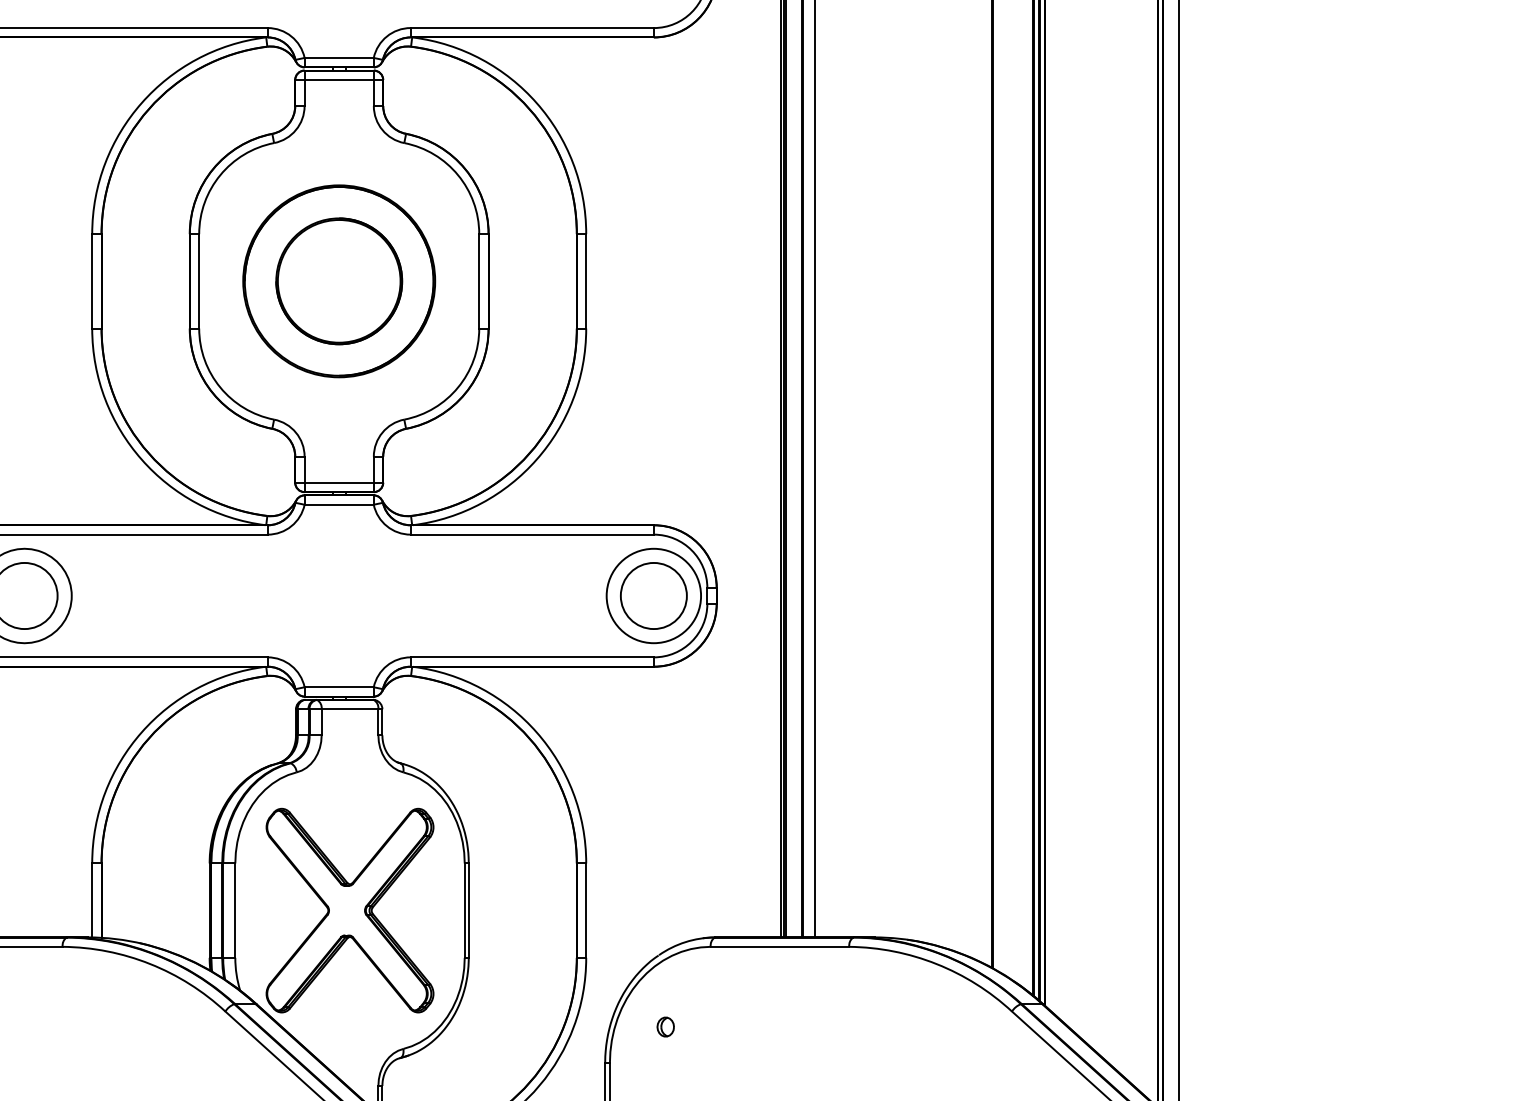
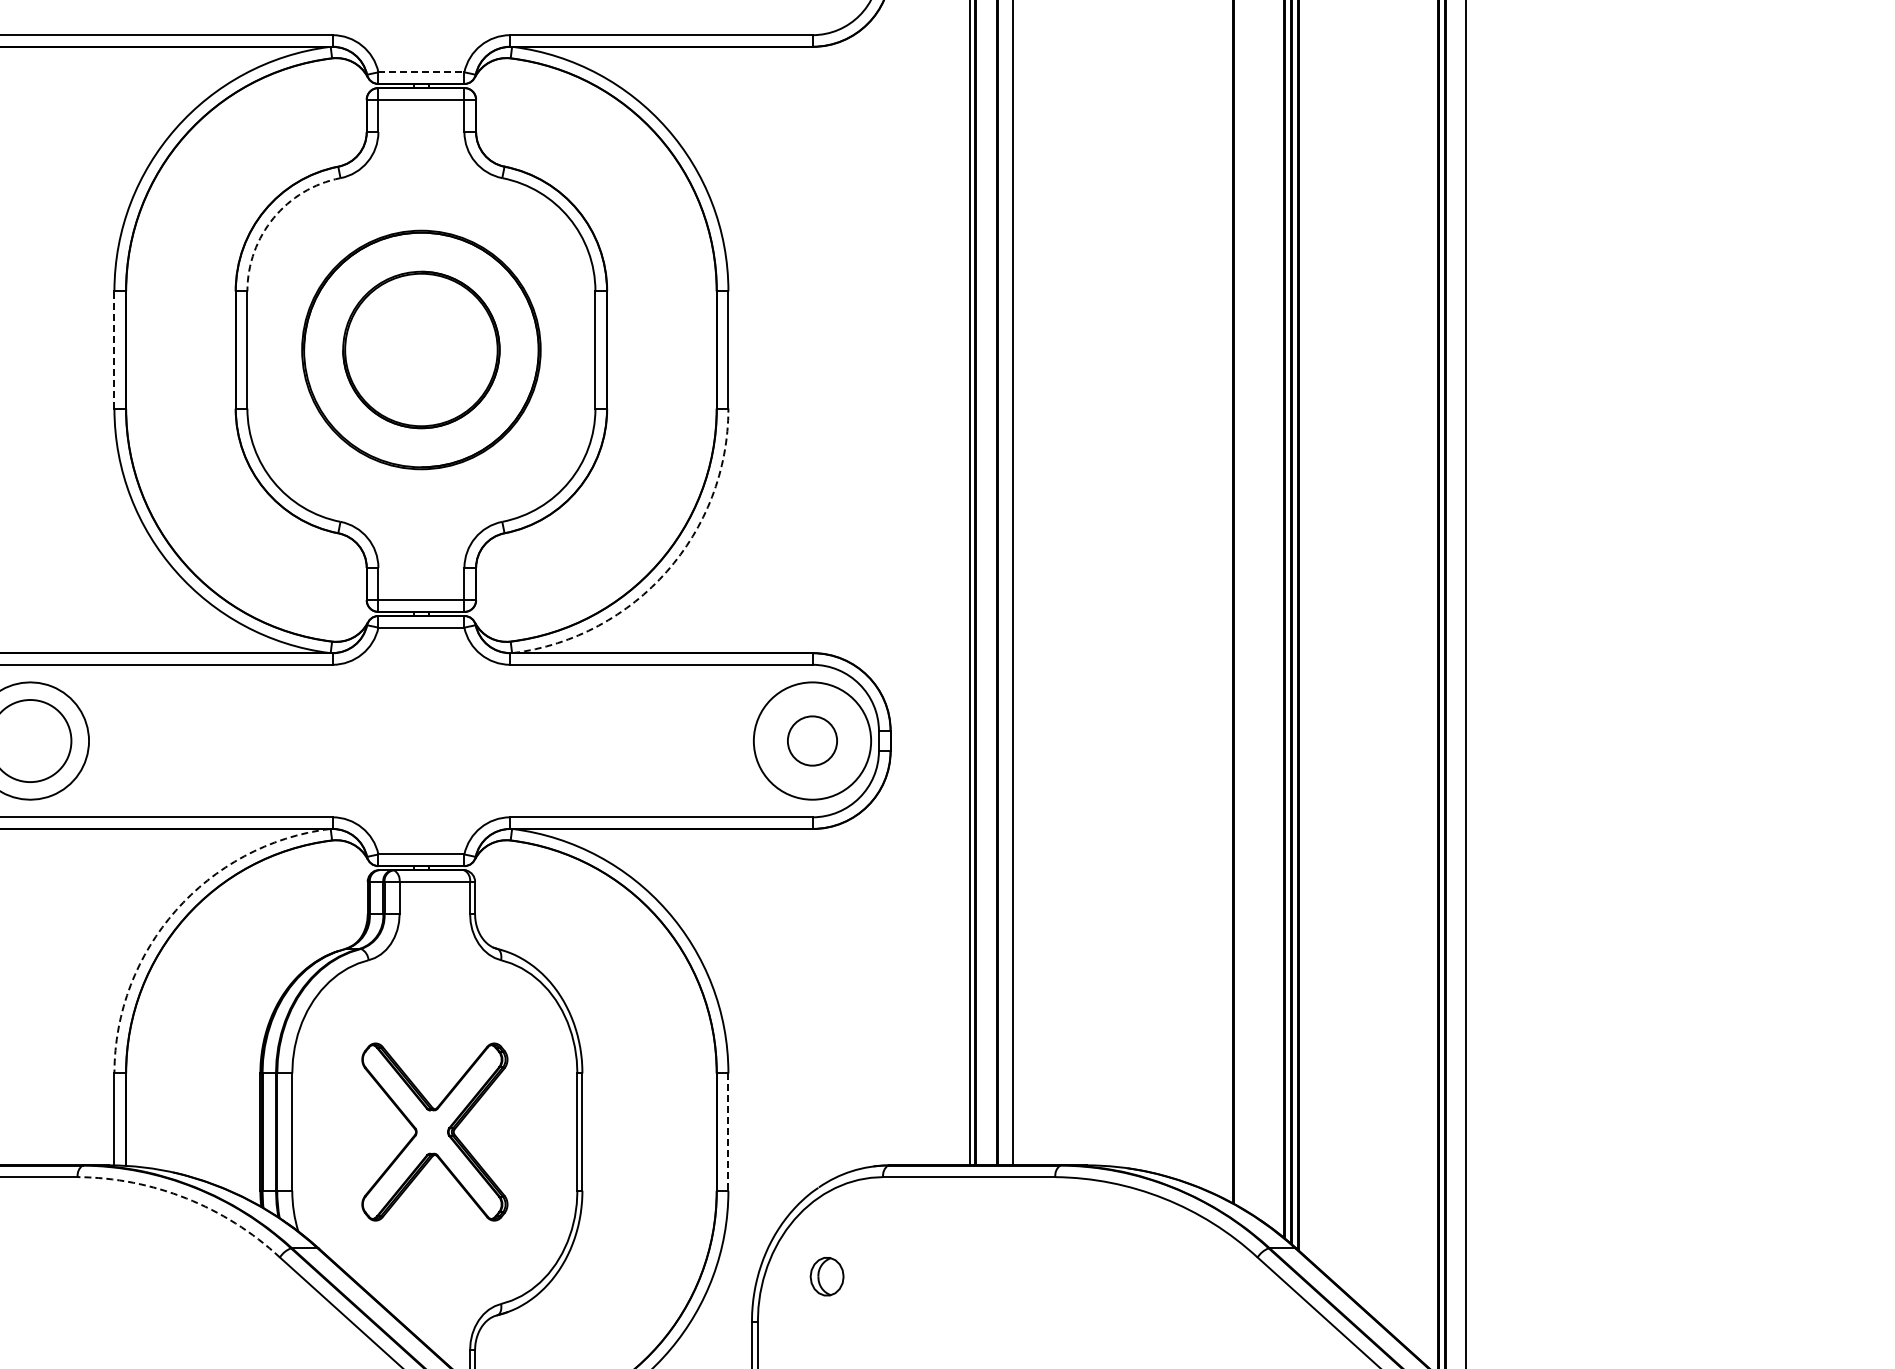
line: (339, 58) -> (421, 72), solid -> dashed
arc: (220, 175) -> (273, 218), solid -> dashed
line: (92, 281) -> (114, 350), solid -> dashed
arc: (536, 459) -> (666, 571), solid -> dashed
circle: (653, 595) -> (812, 740), size x0.6
arc: (141, 732) -> (175, 910), solid -> dashed
part: (349, 910) -> (434, 1131), size x0.7
line: (586, 910) -> (728, 1132), solid -> dashed
arc: (150, 964) -> (186, 1198), solid -> dashed
part: (665, 1026) -> (827, 1276), size x1.6

